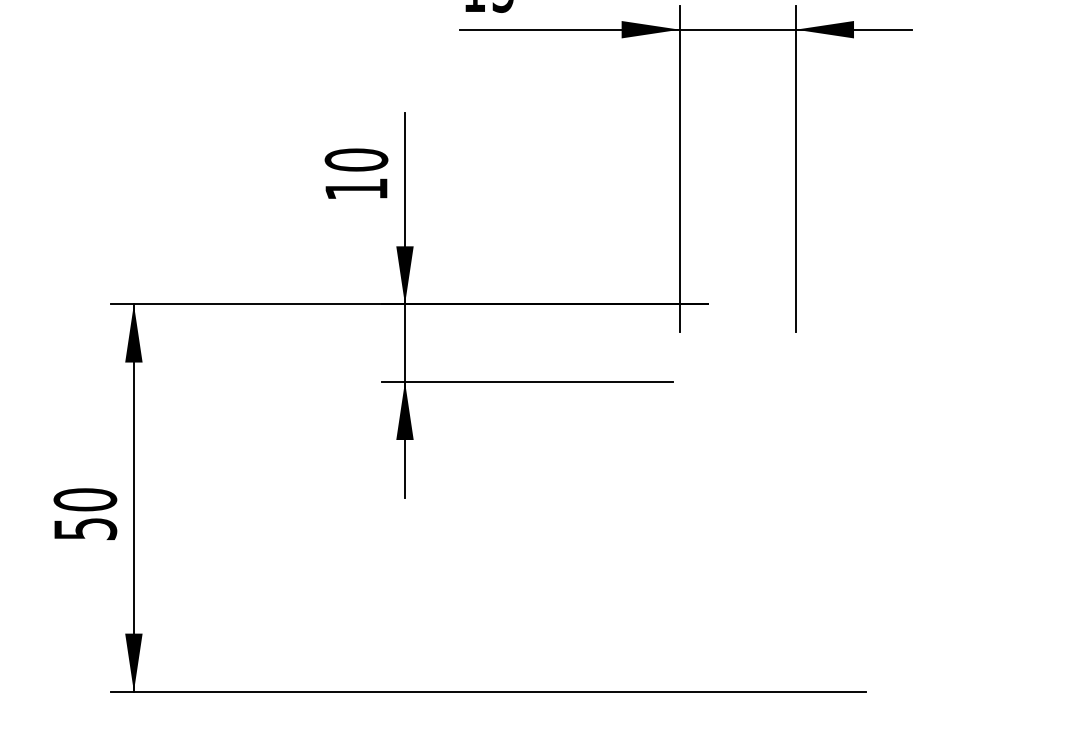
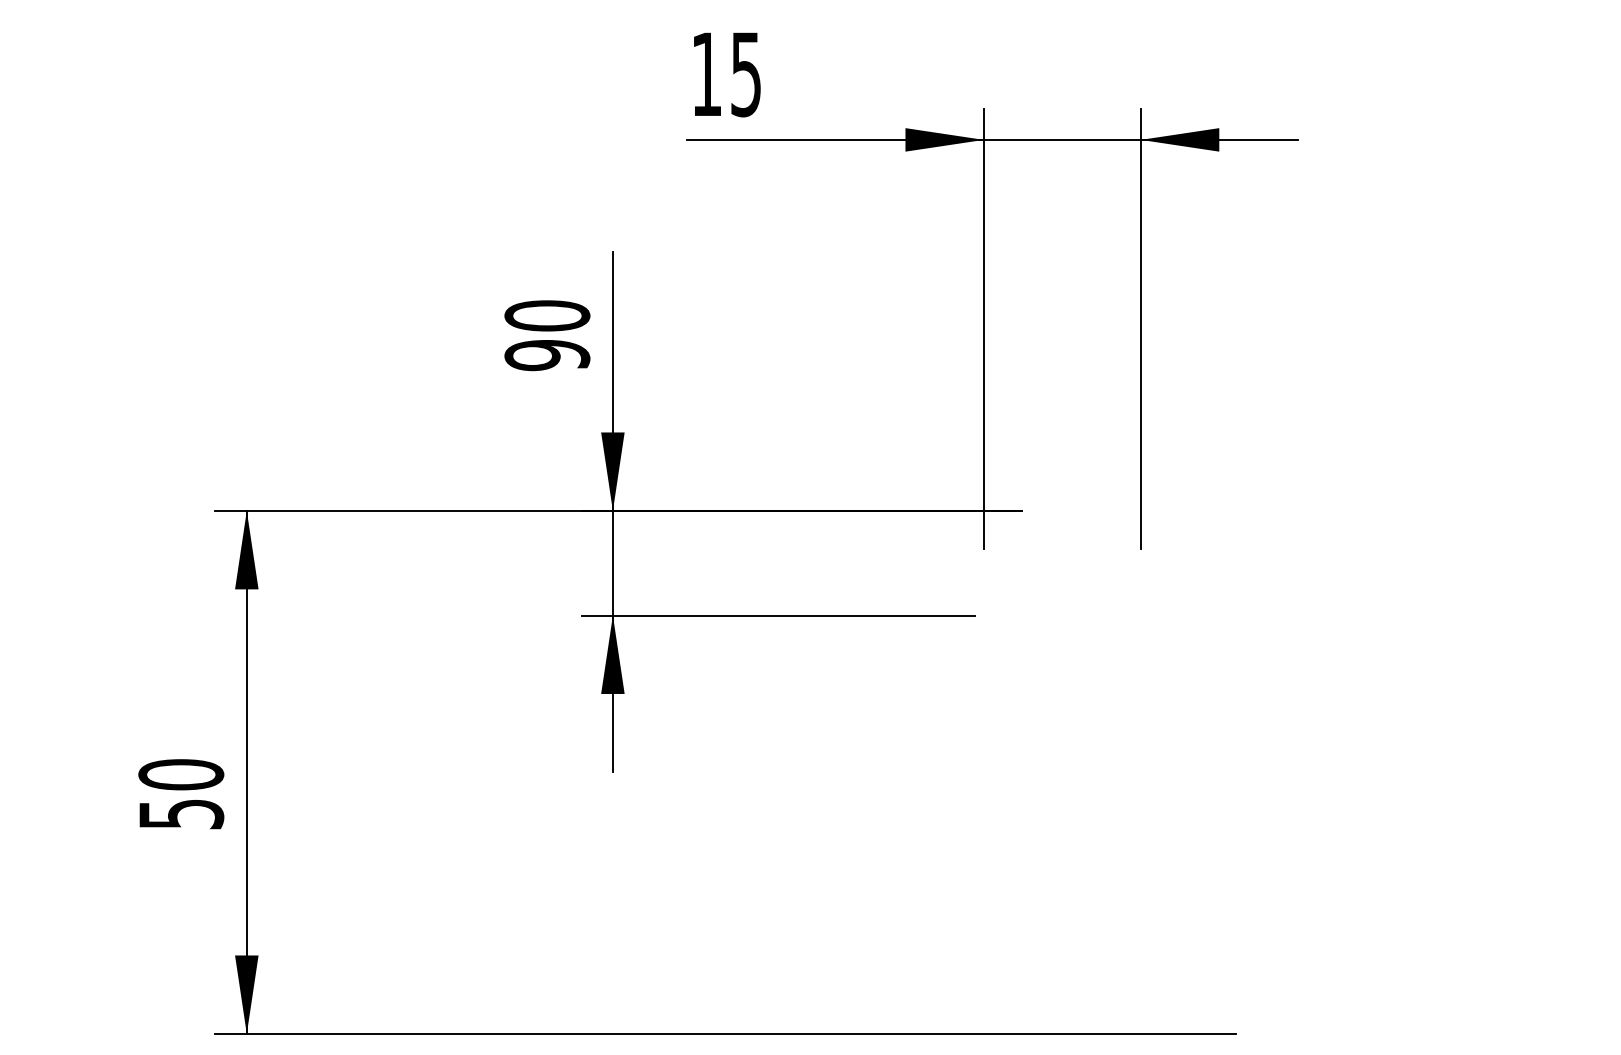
text: (356, 189) -> (547, 355), 10 -> 90

